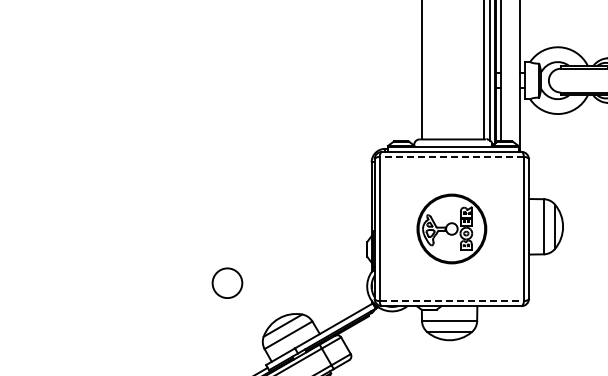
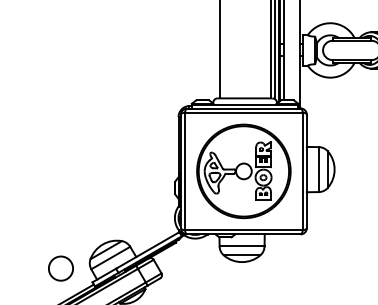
line: (451, 156) -> (243, 112), dashed -> solid
part: (451, 228) -> (243, 170), size x1.67
circle: (227, 282) -> (61, 268), moved
line: (452, 301) -> (244, 230), dashed -> solid

